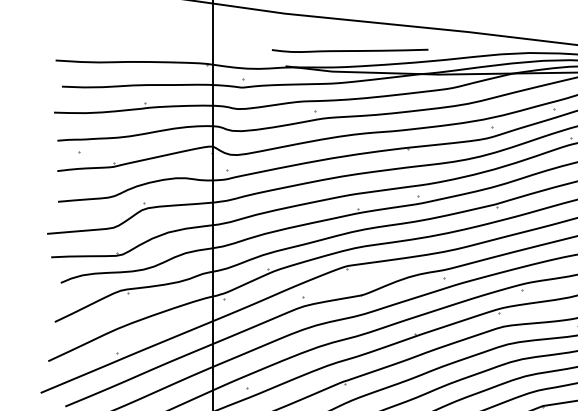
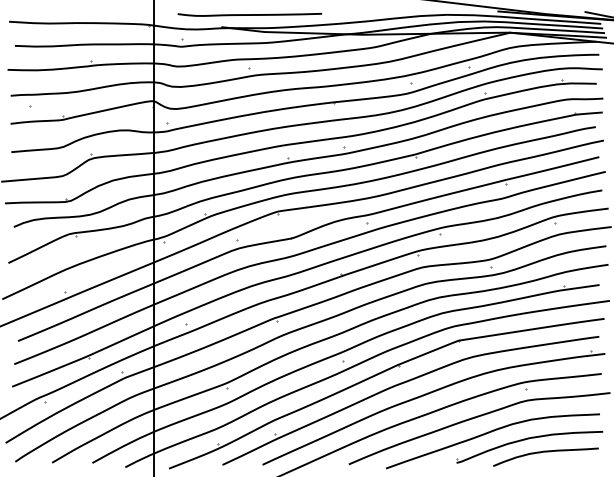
curve: (349, 50) -> (249, 14), moved

